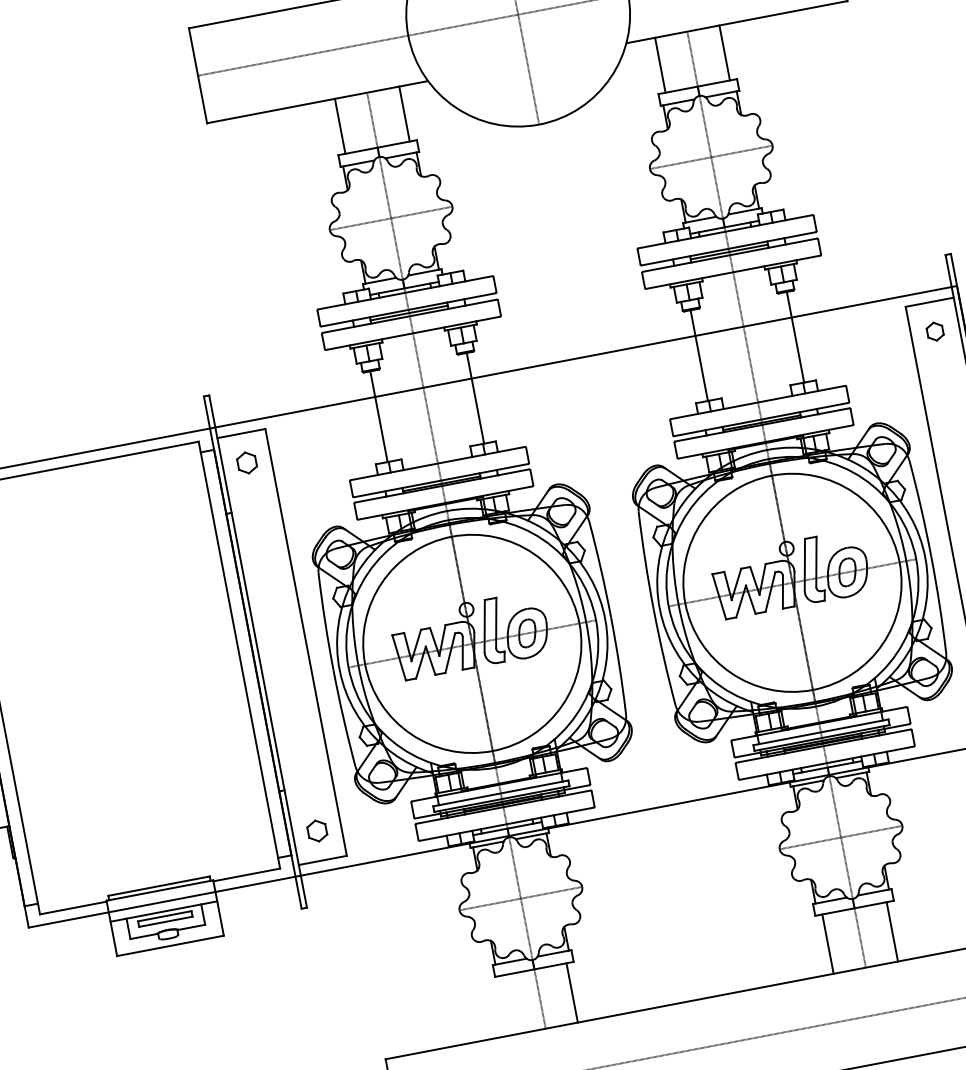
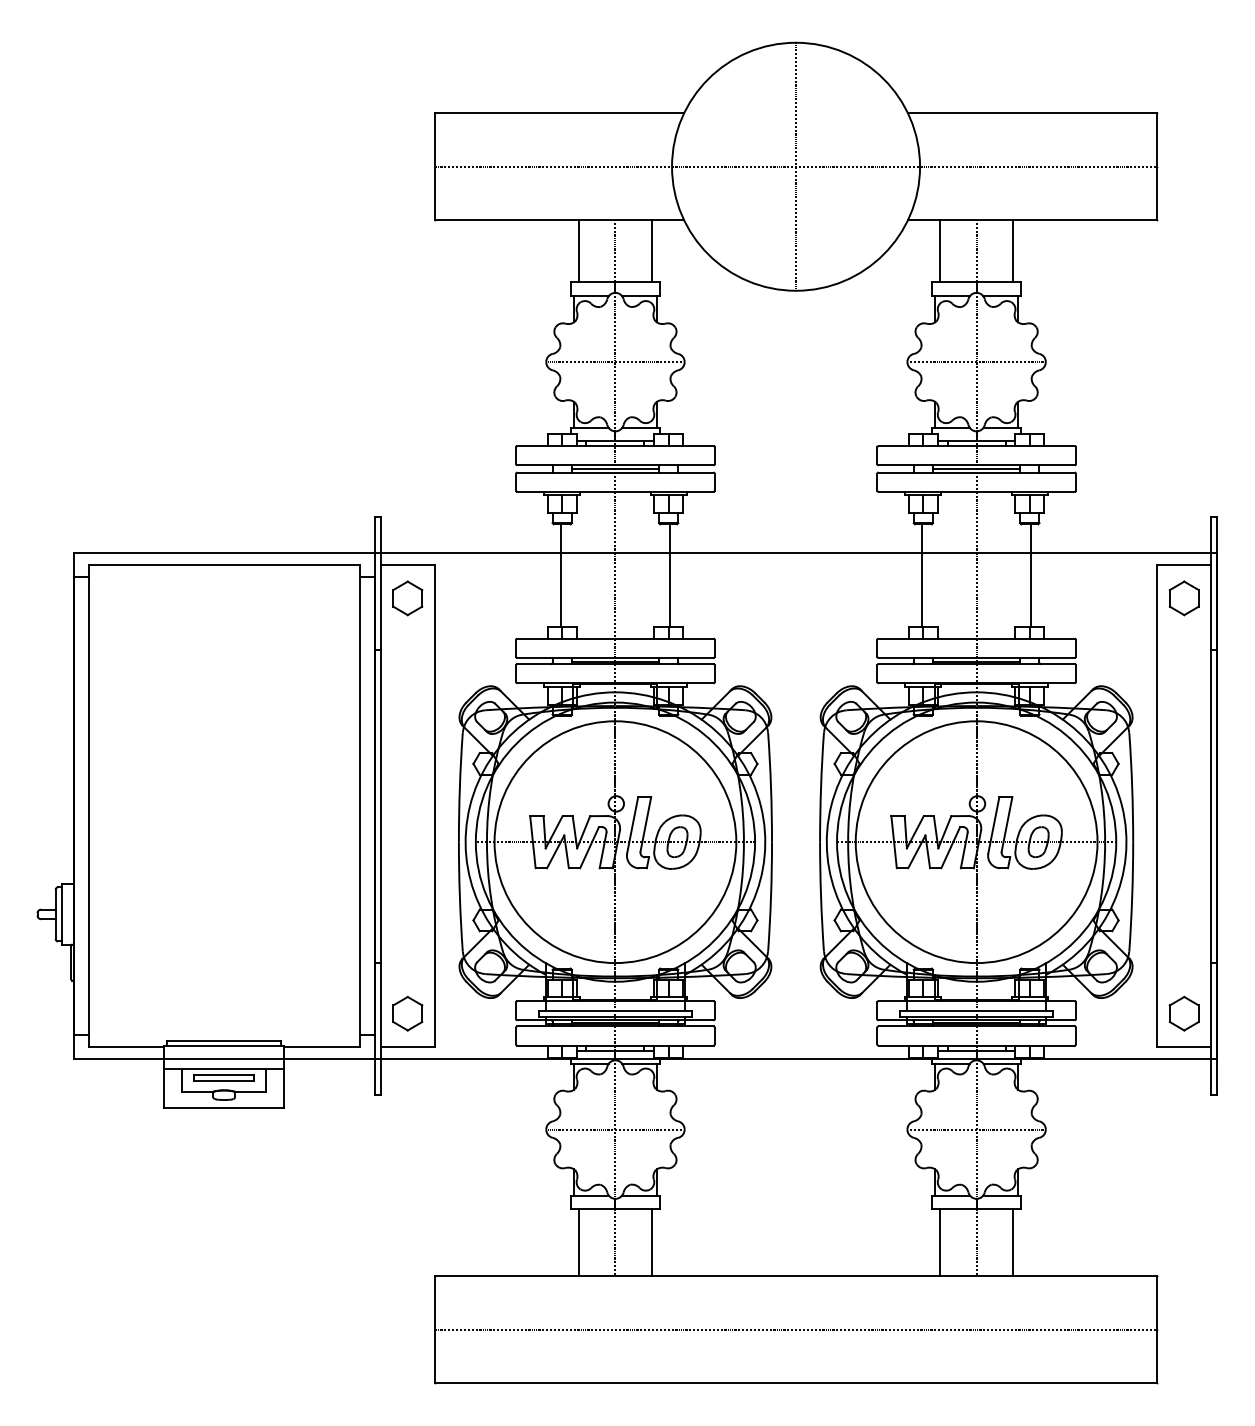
part: (934, 331) -> (1183, 598), size x1.67
part: (246, 463) -> (407, 598), size x1.43
part: (316, 830) -> (407, 1013), size x1.43
line: (508, 1004) -> (579, 1242), added

